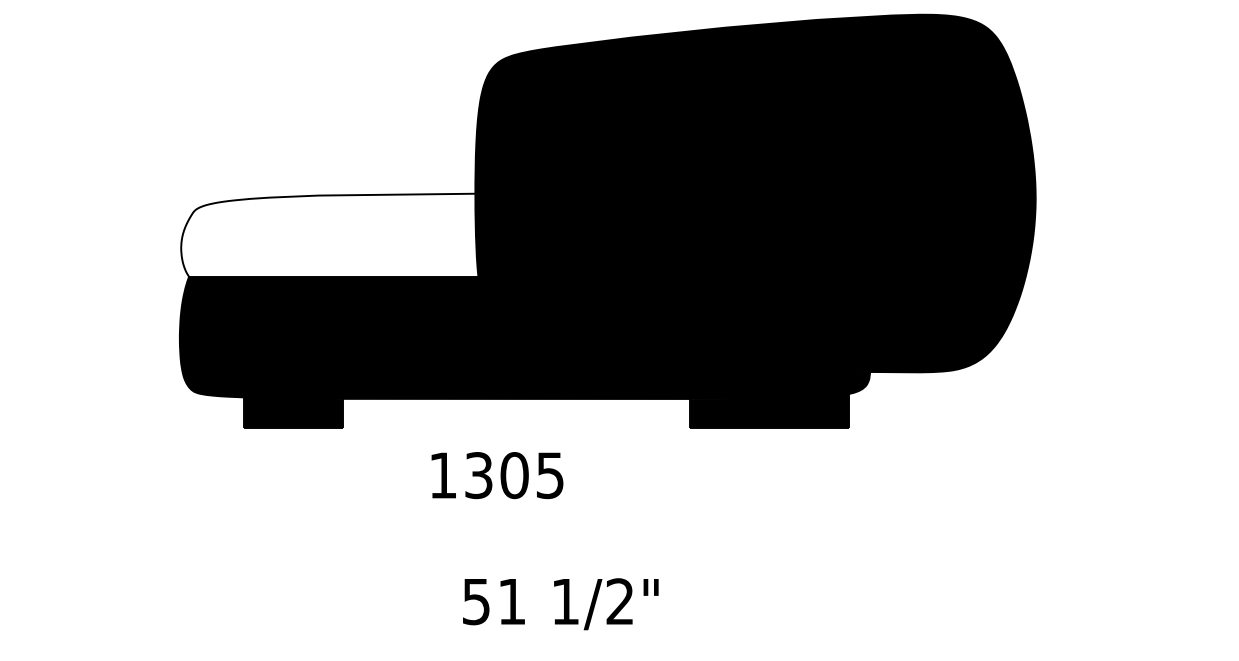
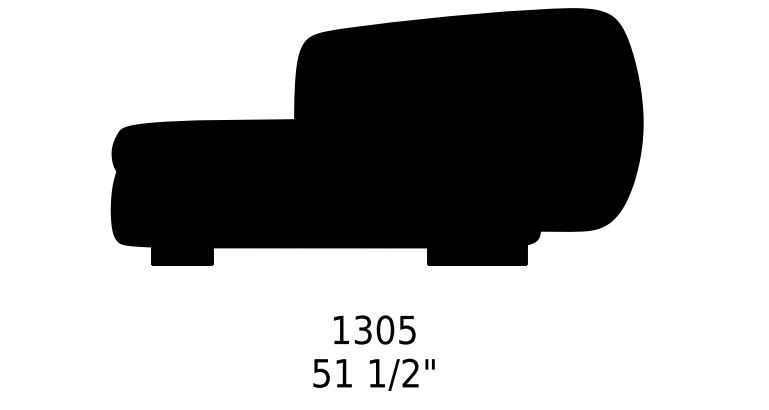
fill: (329, 234) -> (204, 145), added
text: (497, 474) -> (374, 329), moved
text: (559, 603) -> (373, 374), moved

